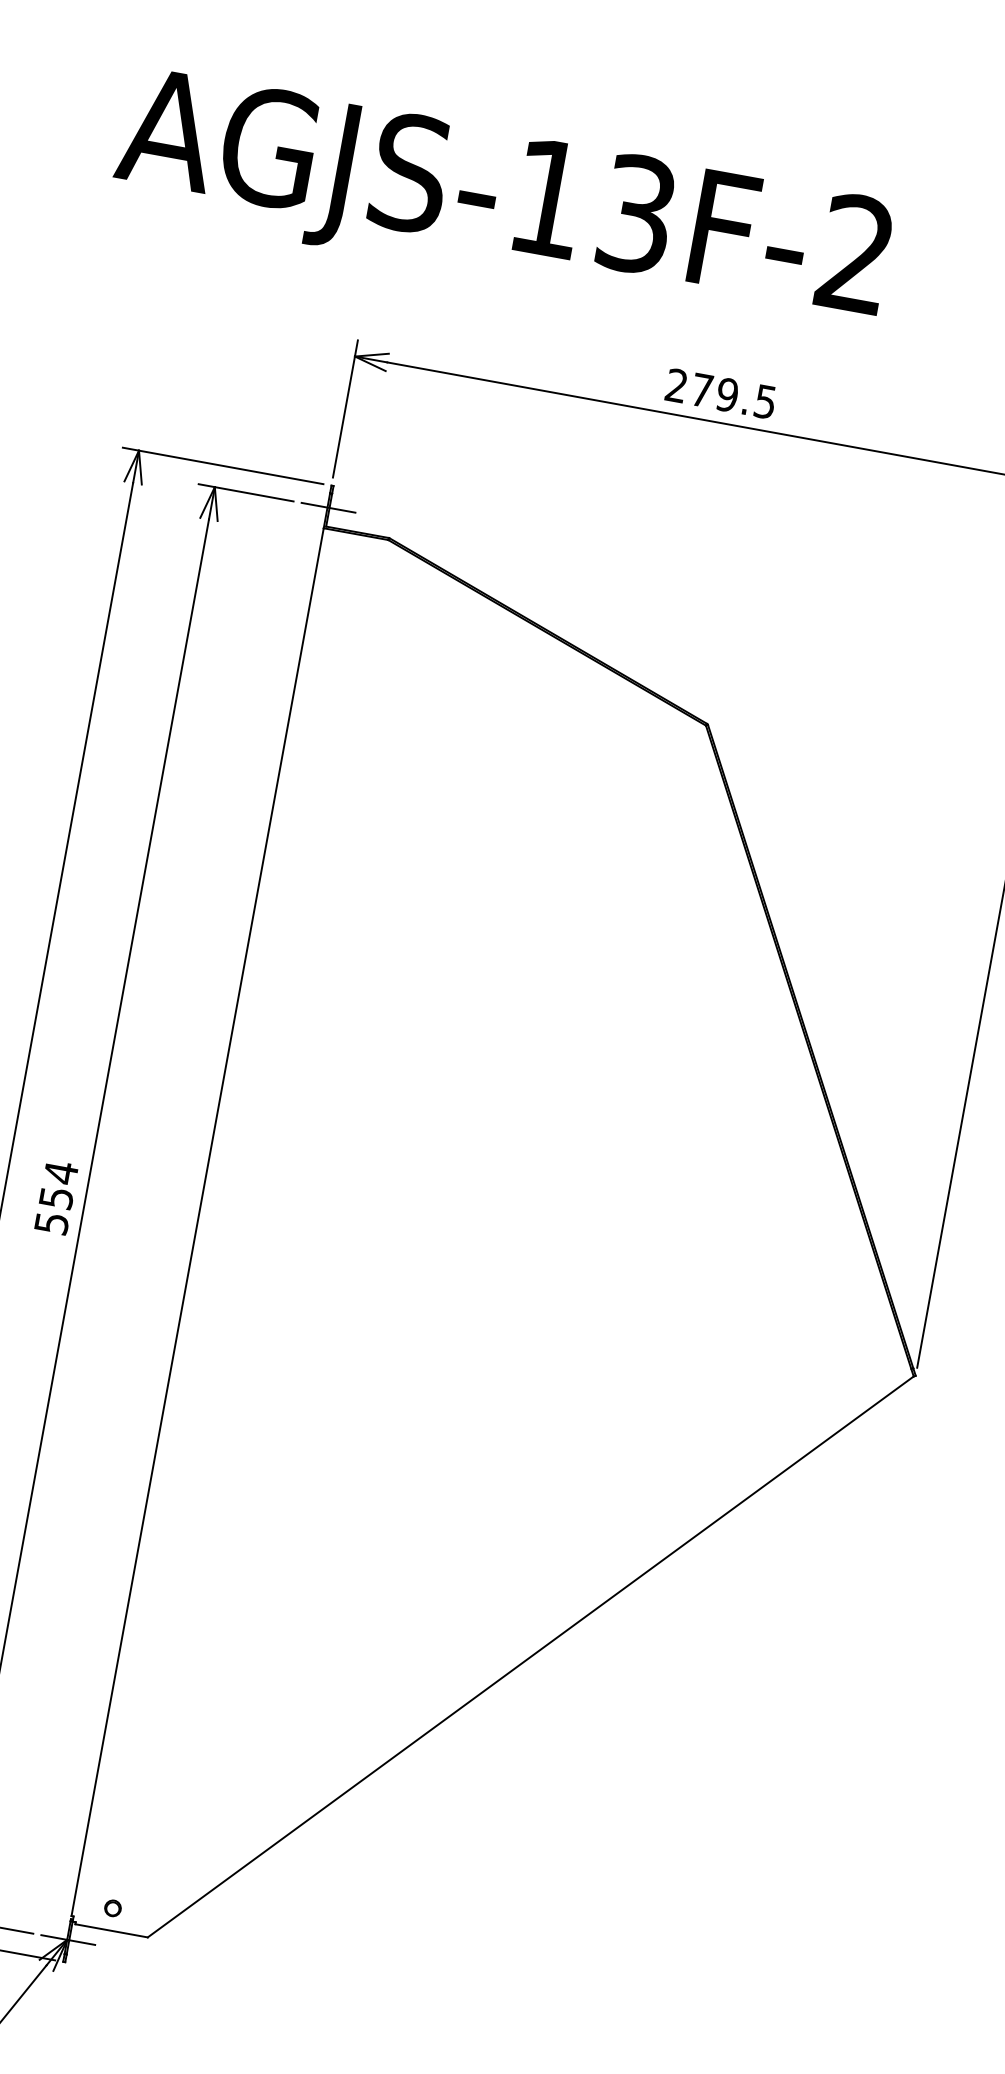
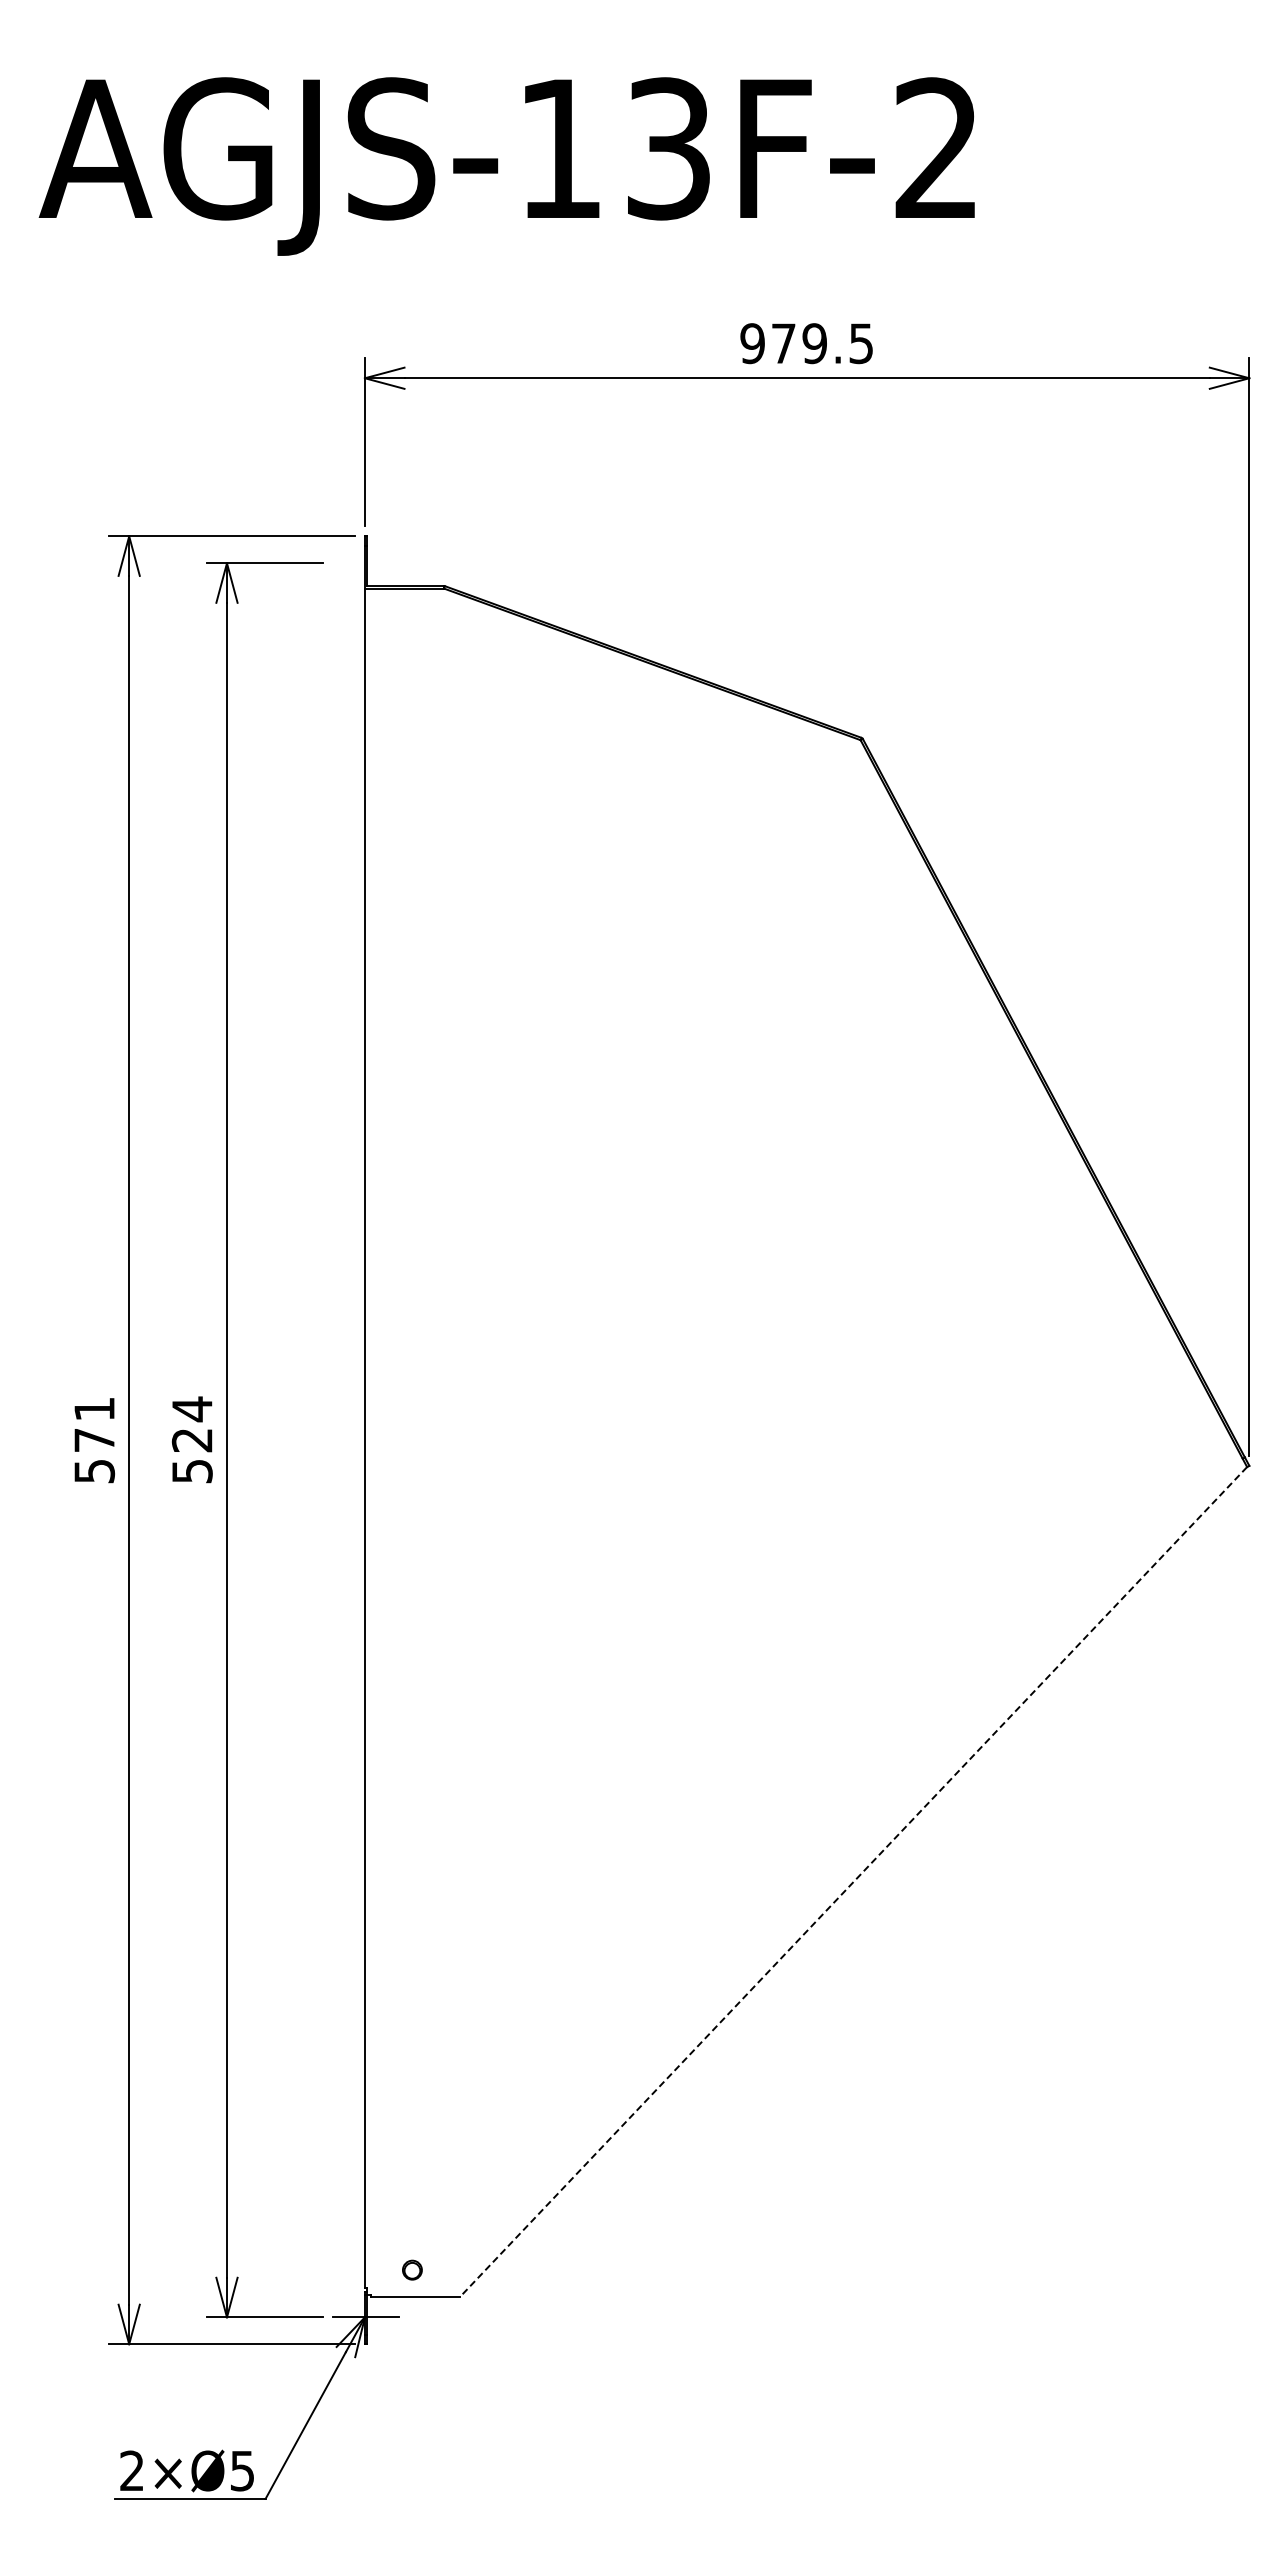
text: (676, 385) -> (752, 343), 279.5 -> 979.5
line: (328, 508) -> (366, 563), removed
text: (55, 1198) -> (191, 1440), 554 -> 524
line: (530, 1657) -> (853, 1882), solid -> dashed

